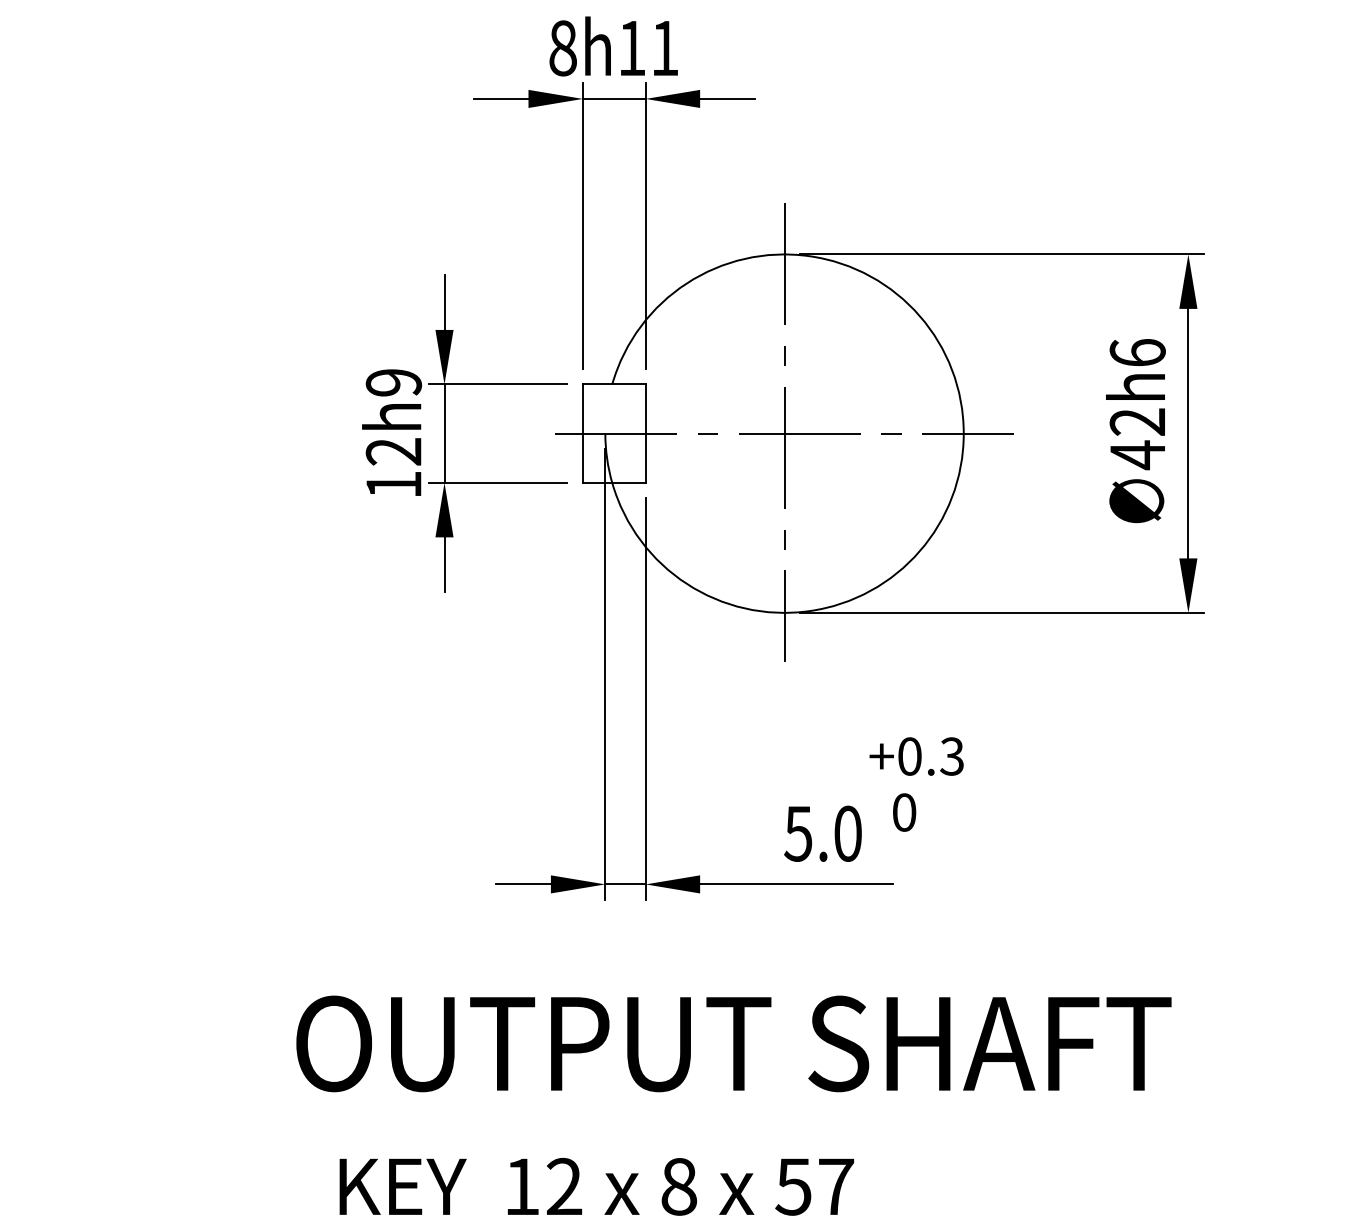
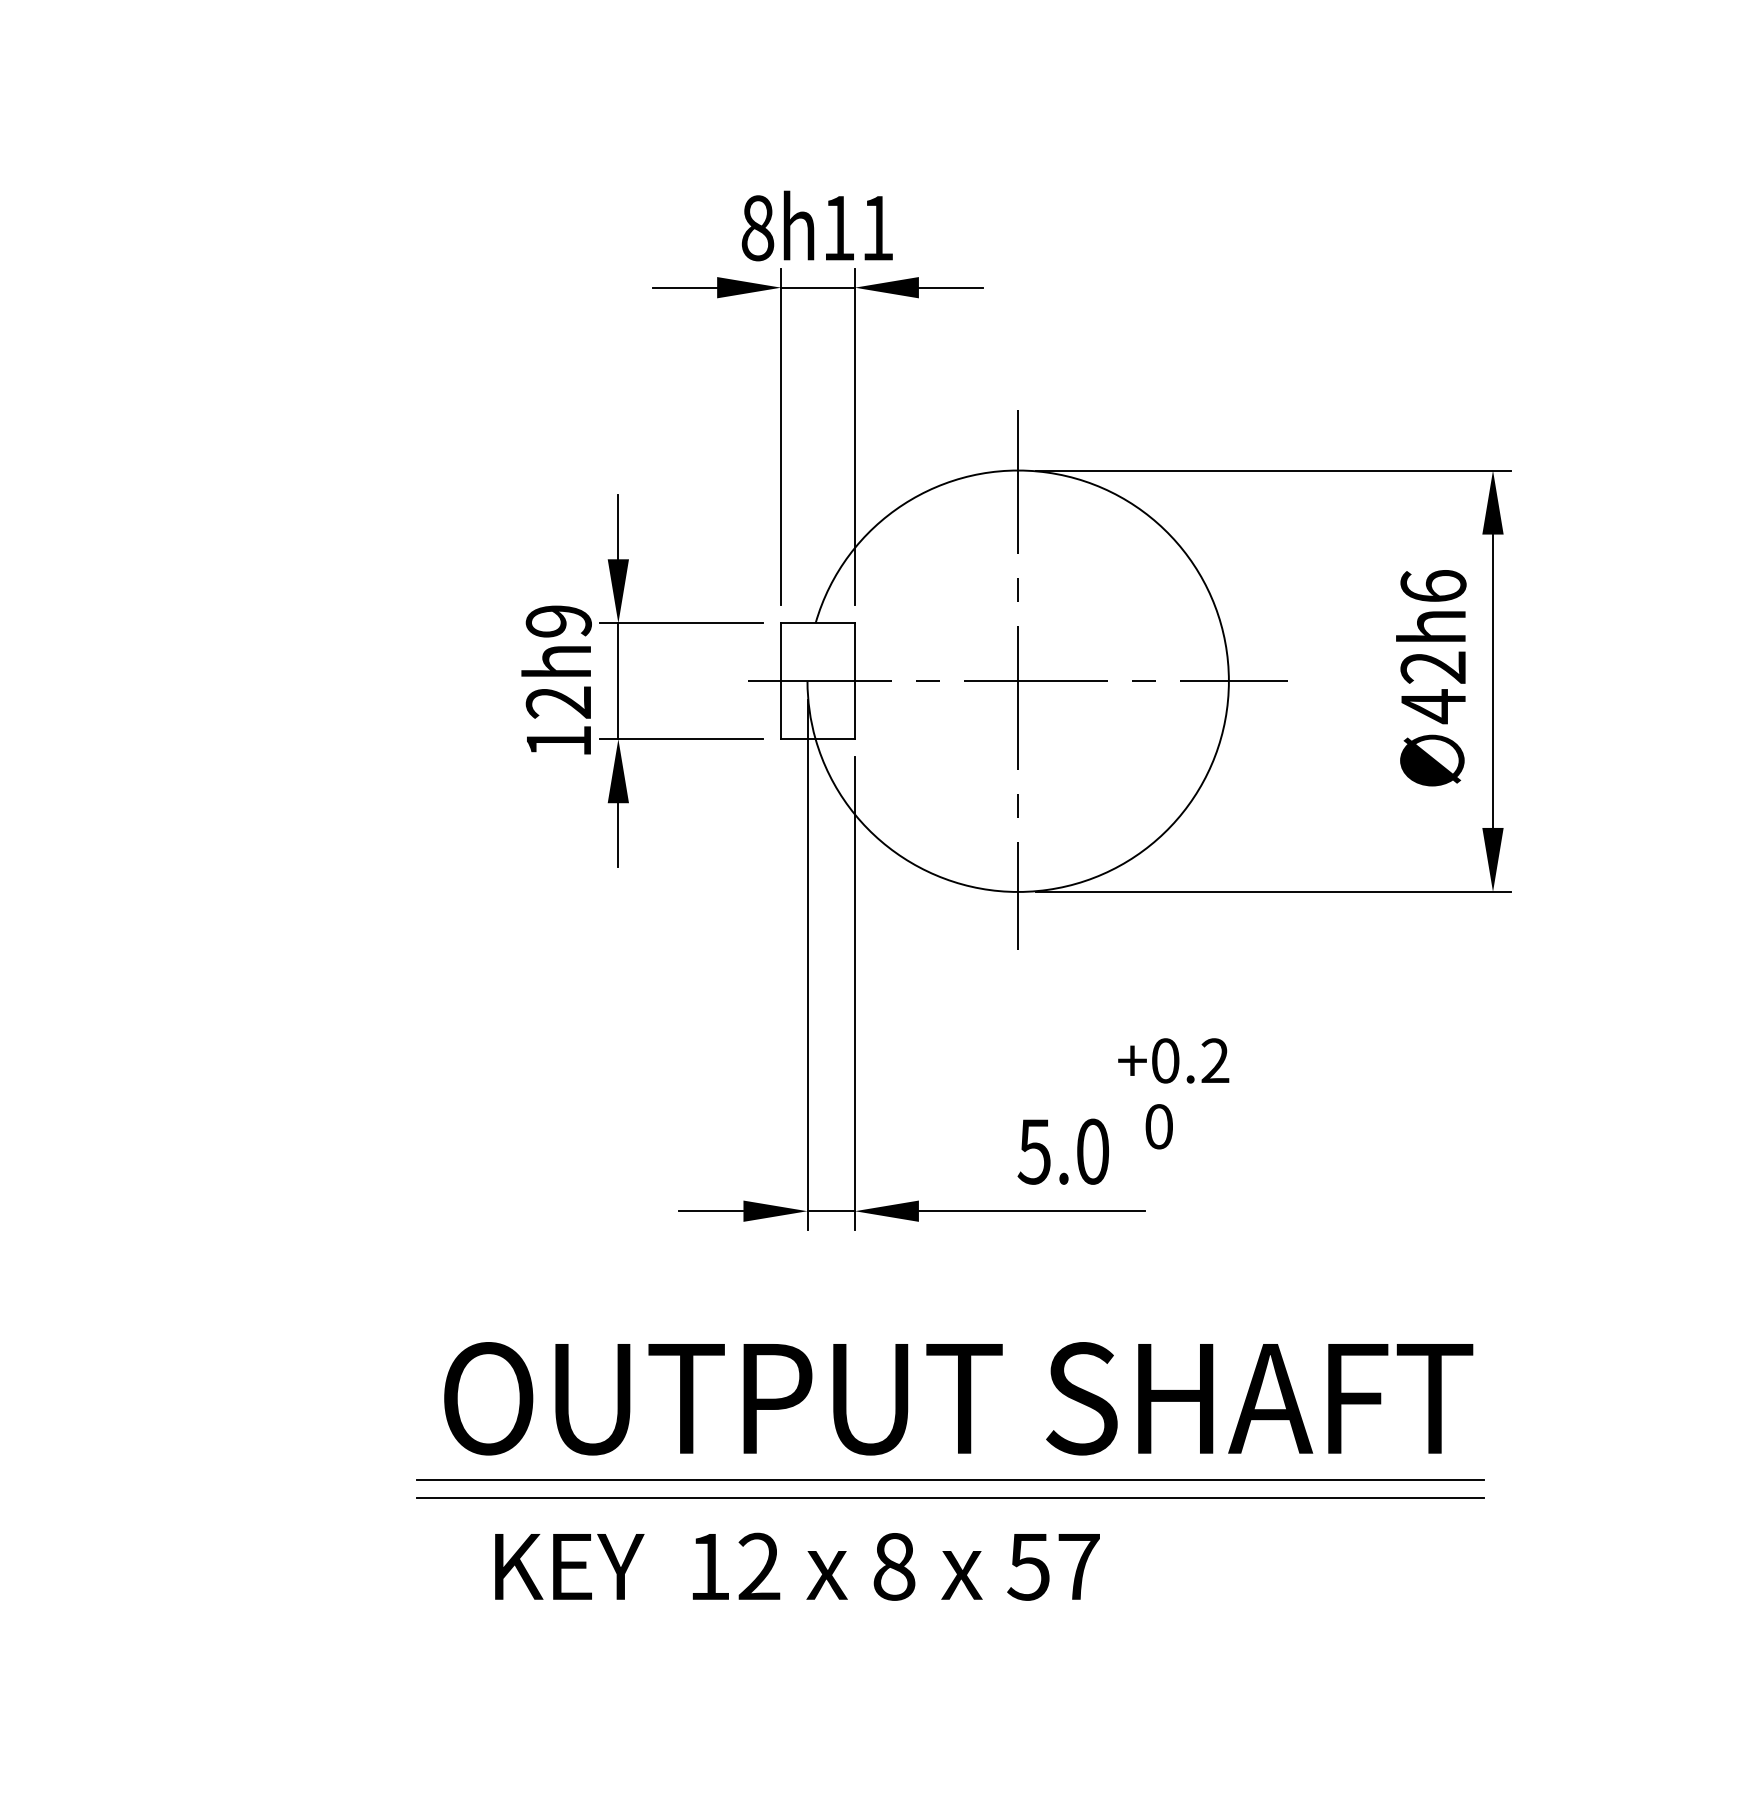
text: (952, 756) -> (1215, 1060), +0.3 -> +0.2
line: (726, 1112) -> (950, 1479), added
line: (726, 1128) -> (950, 1498), added

